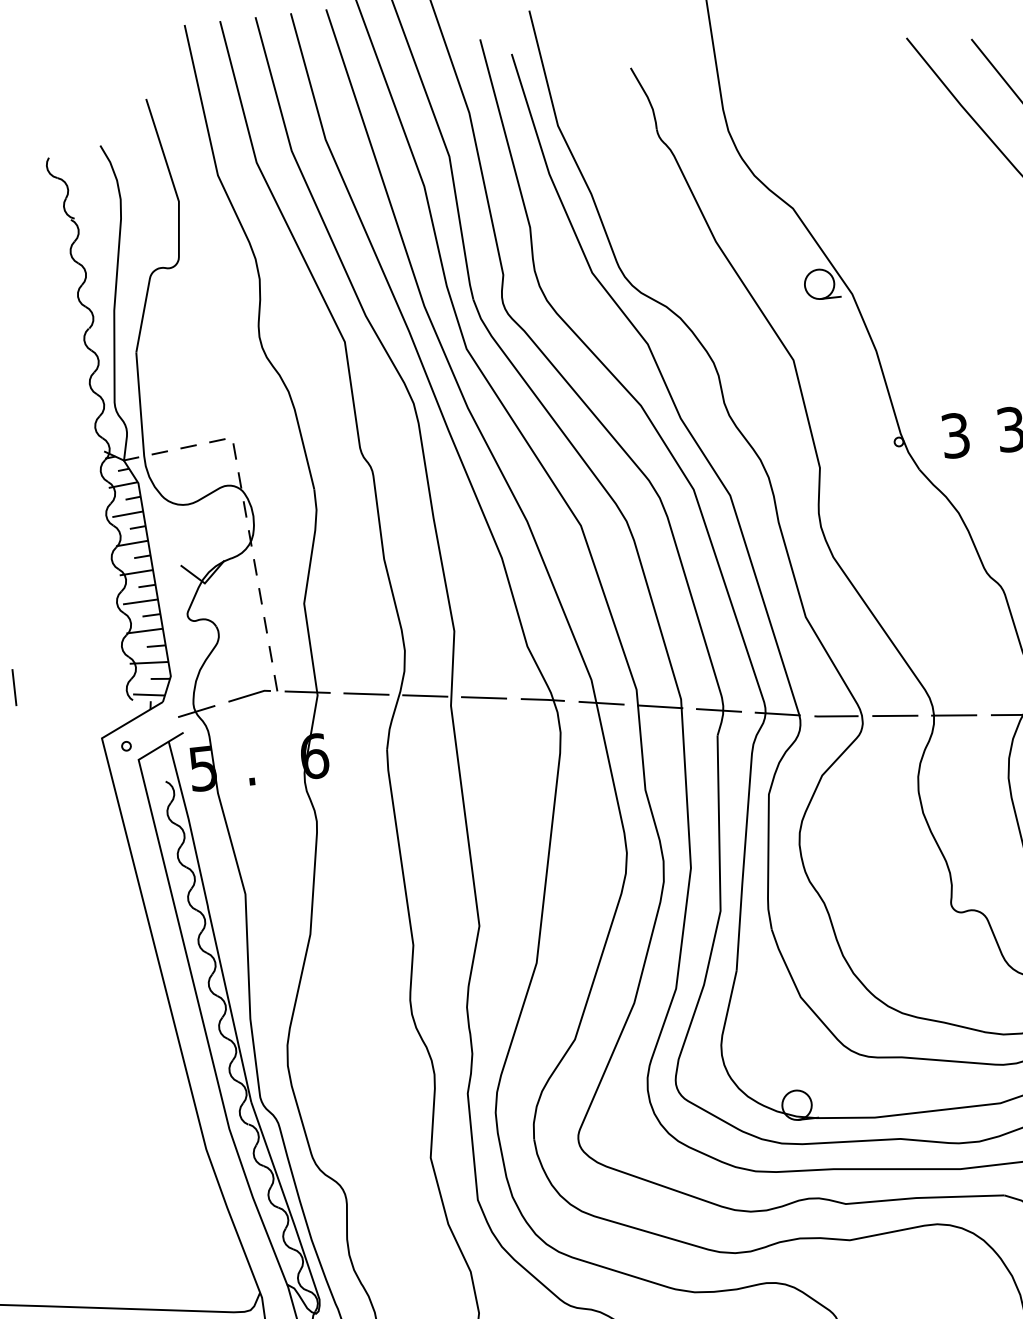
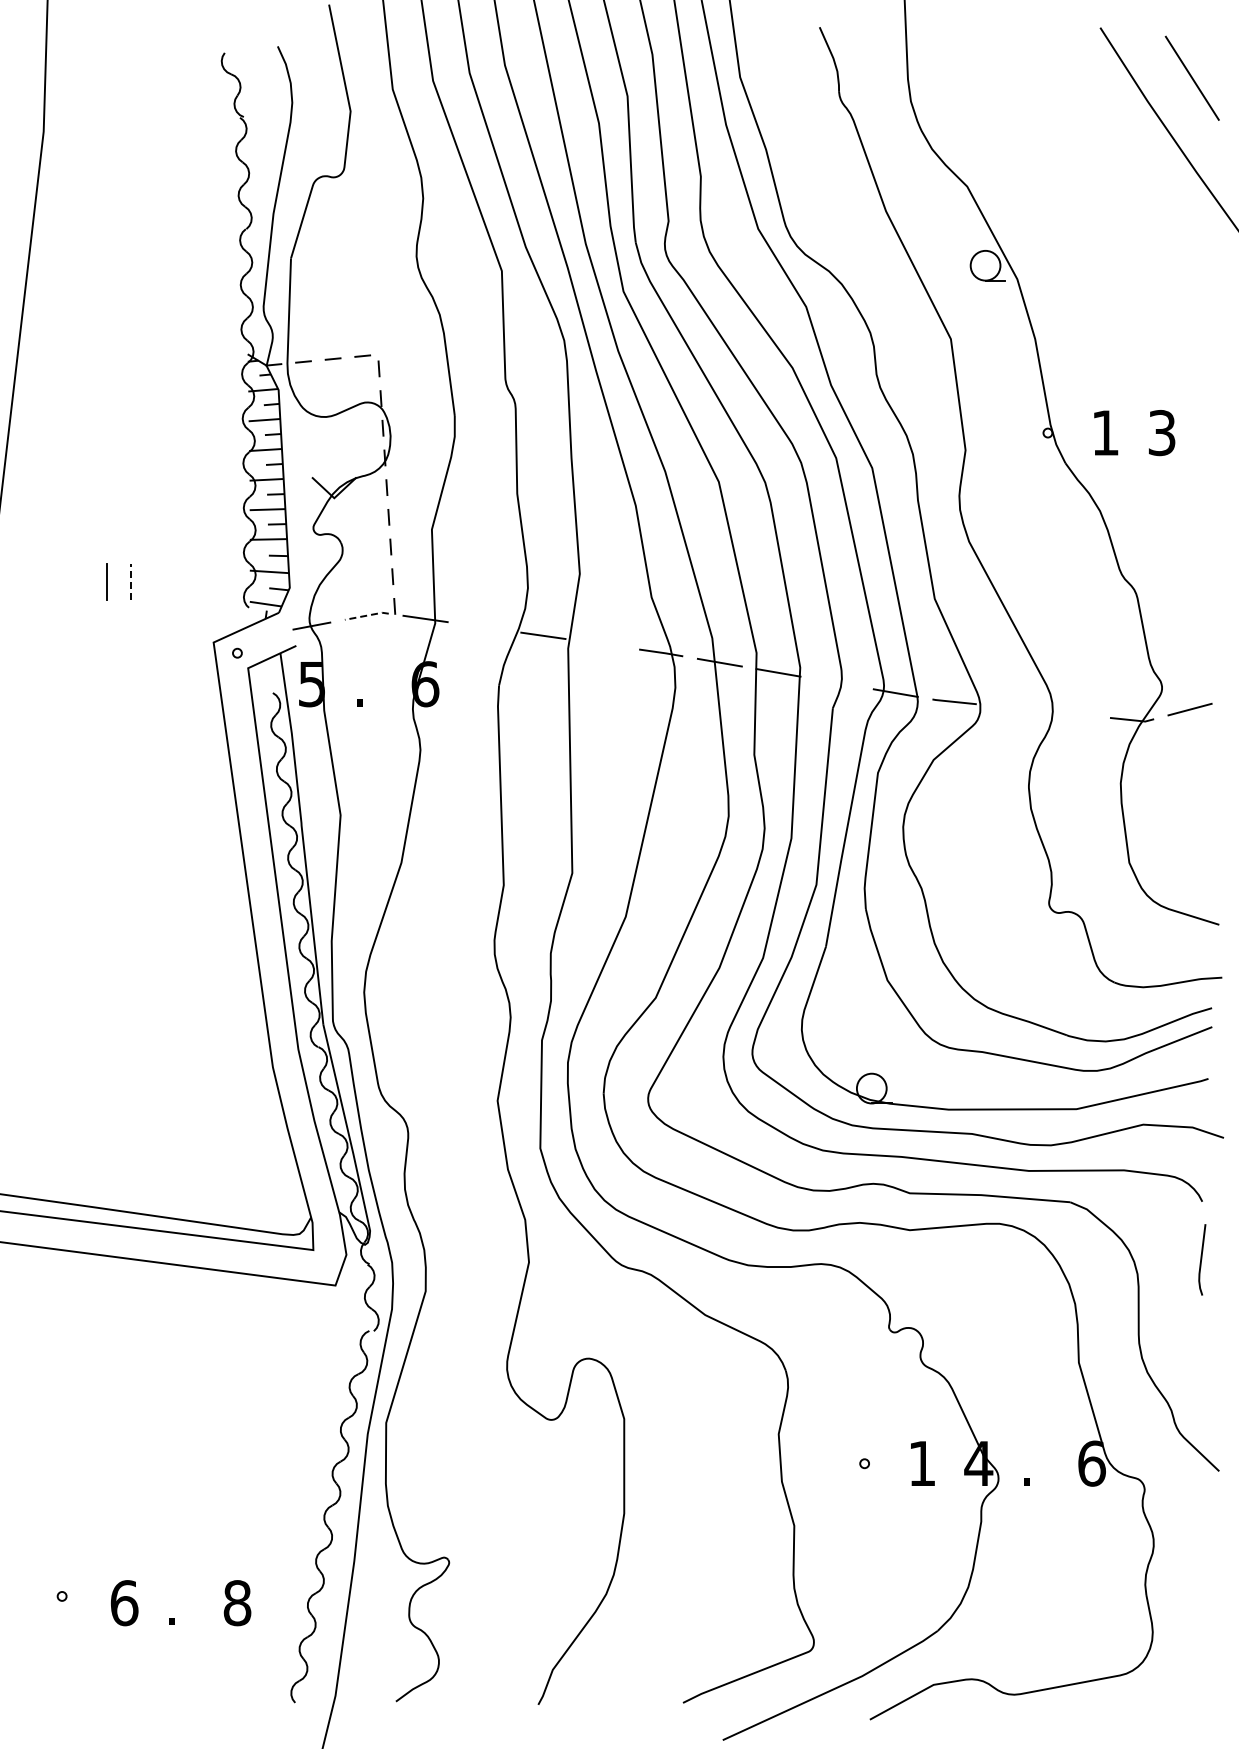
text: (955, 435) -> (1105, 432), 3 -> 1
line: (14, 687) -> (131, 581), solid -> dashed
line: (366, 694) -> (484, 627), removed
line: (249, 695) -> (366, 615), solid -> dashed
line: (484, 698) -> (602, 644), removed
line: (719, 709) -> (837, 682), removed
line: (953, 714) -> (1072, 713), removed
line: (894, 715) -> (1013, 707), removed

